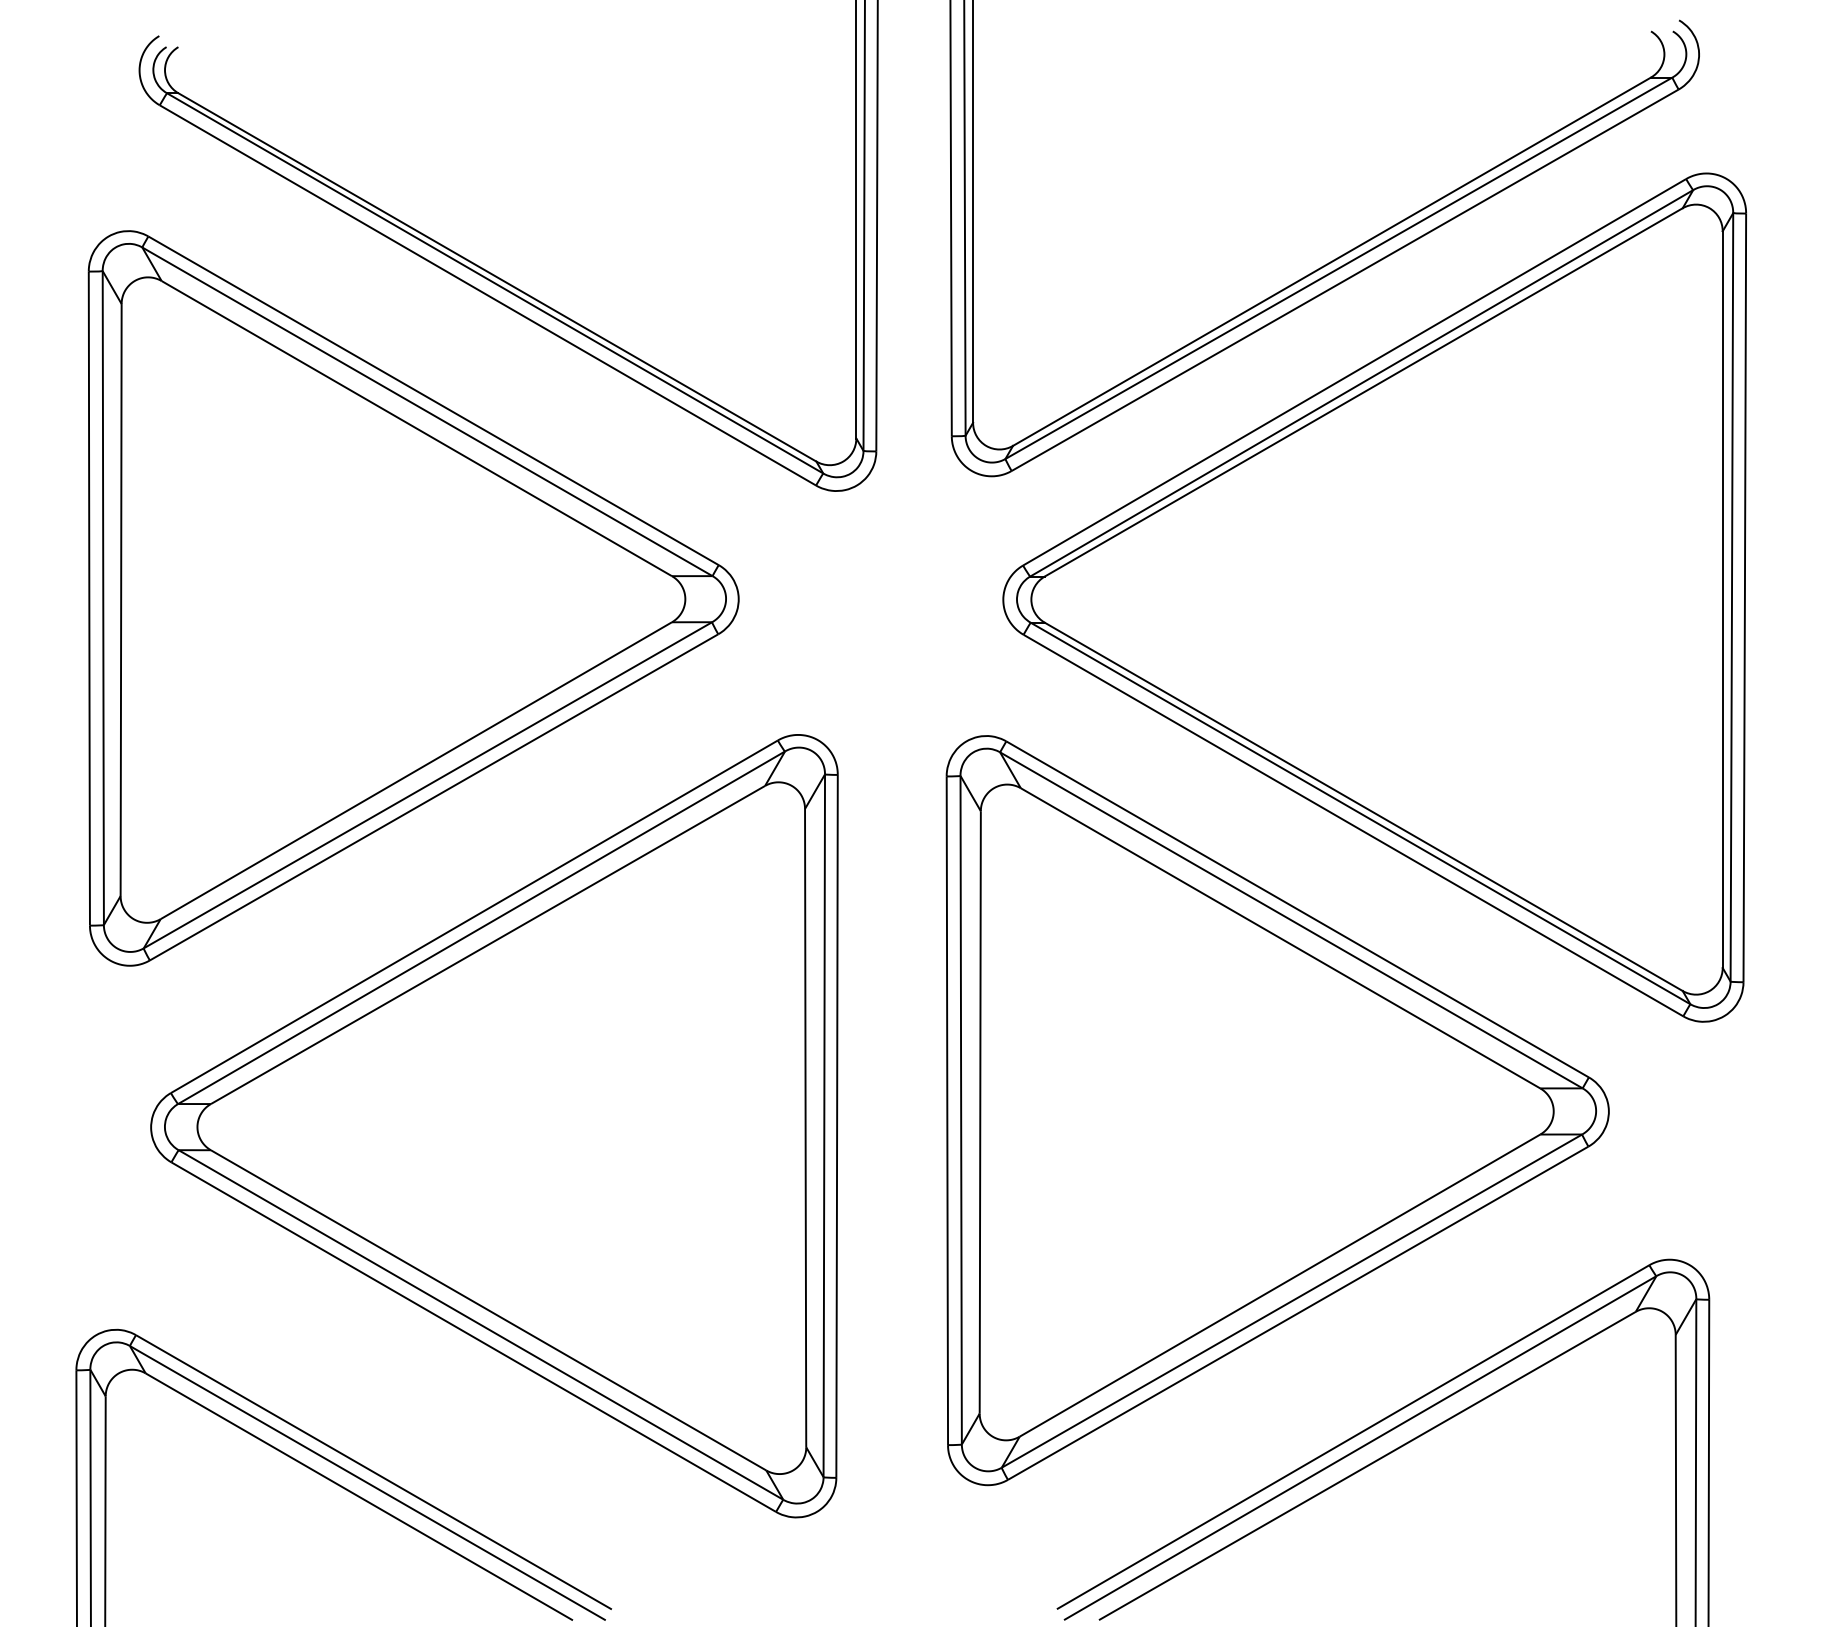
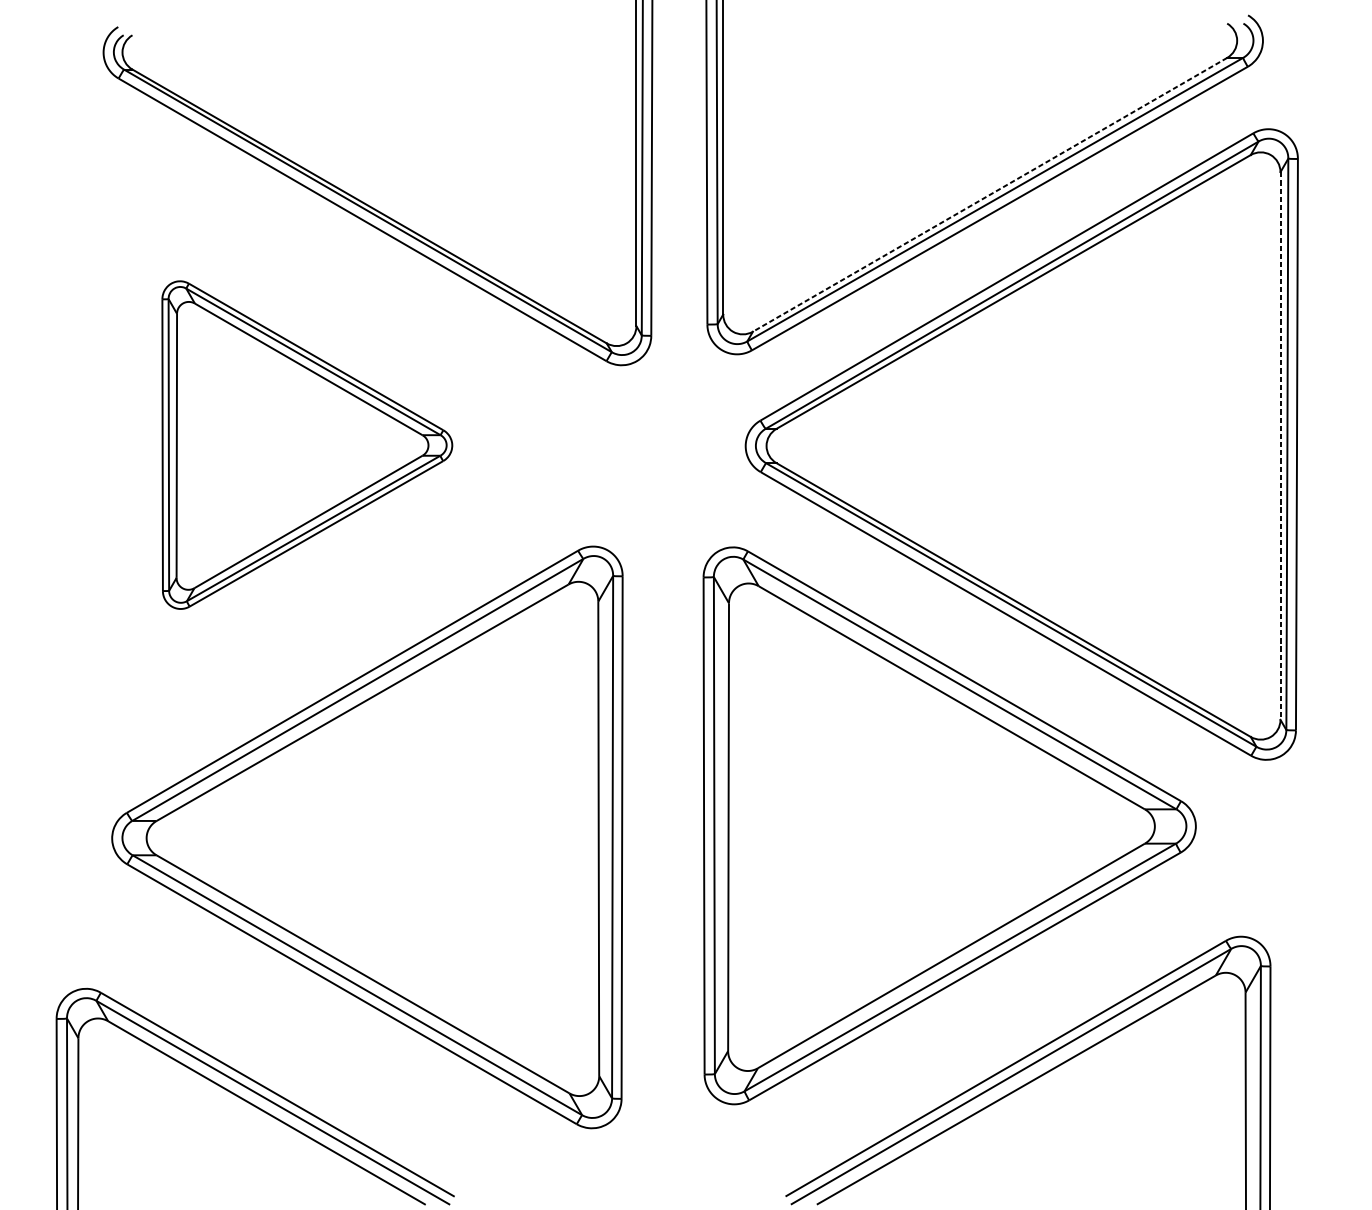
line: (1331, 261) -> (989, 194), solid -> dashed
part: (413, 598) -> (307, 445), size x0.6
line: (1722, 600) -> (1280, 446), solid -> dashed

